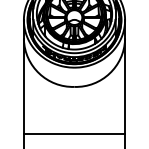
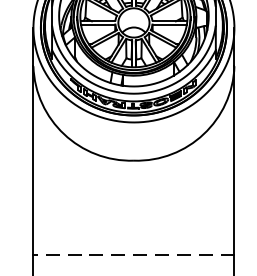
line: (74, 134) -> (133, 255), solid -> dashed

